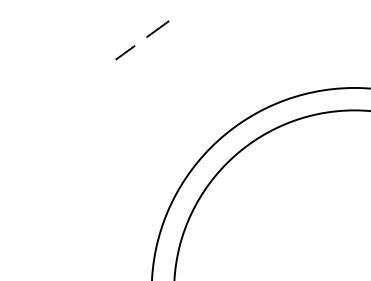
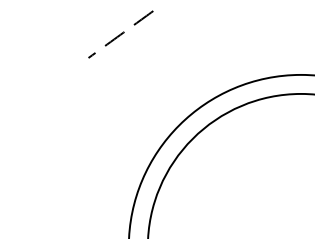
part: (142, 40) -> (121, 34), size x1.43

